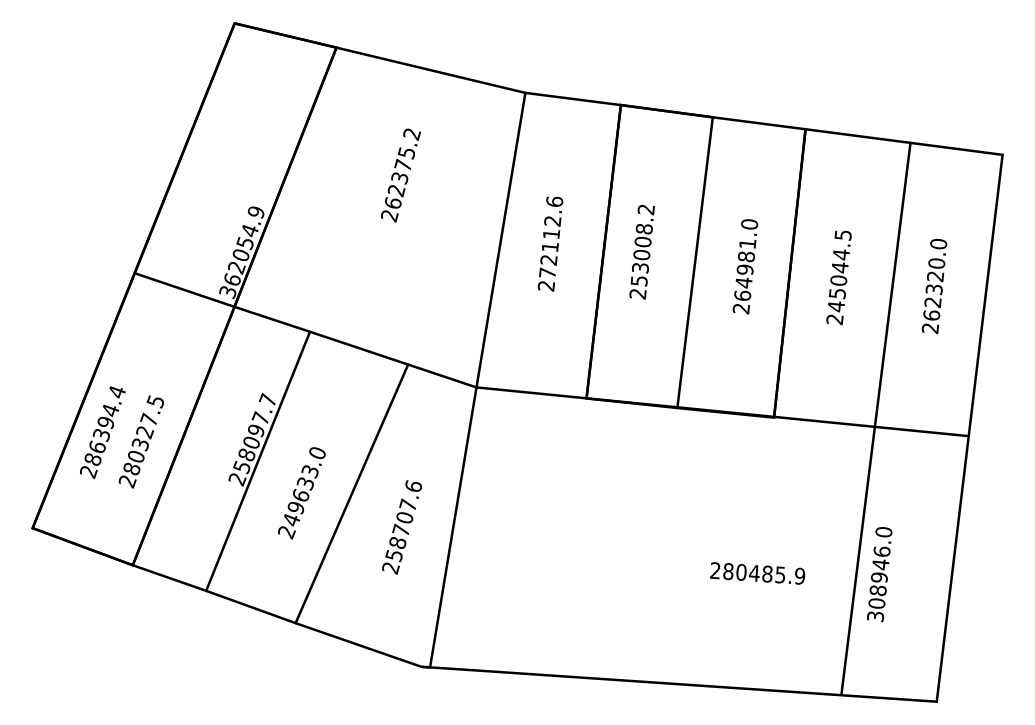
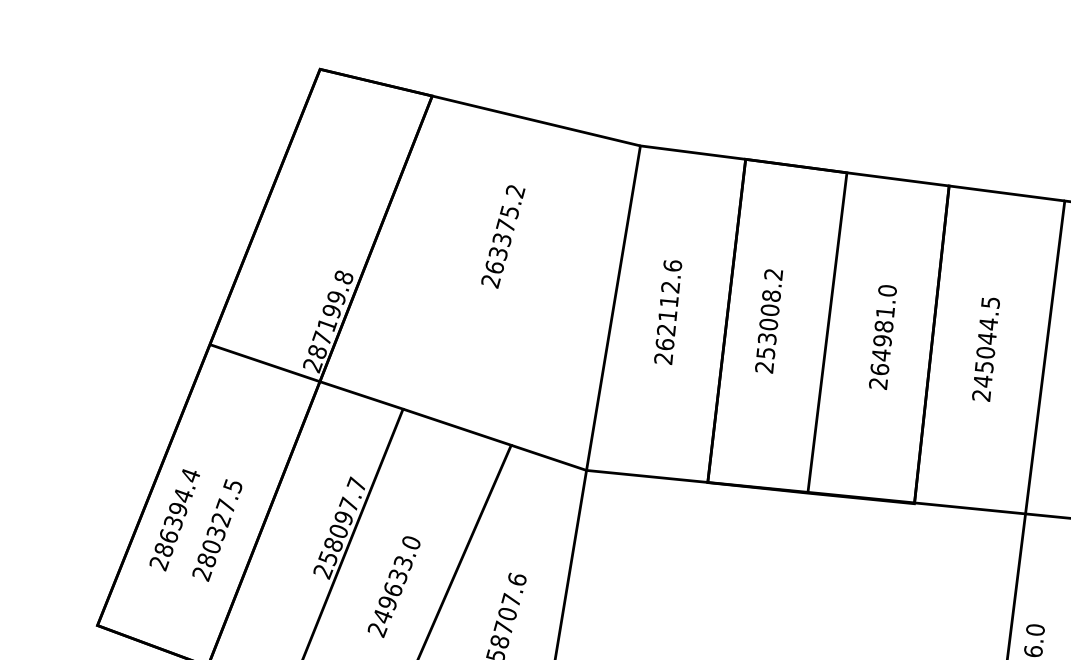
text: (396, 191) -> (498, 254), 262375.2 -> 263375.2
text: (241, 252) -> (327, 321), 362054.9 -> 287199.8
text: (547, 272) -> (664, 343), 272112.6 -> 262112.6

